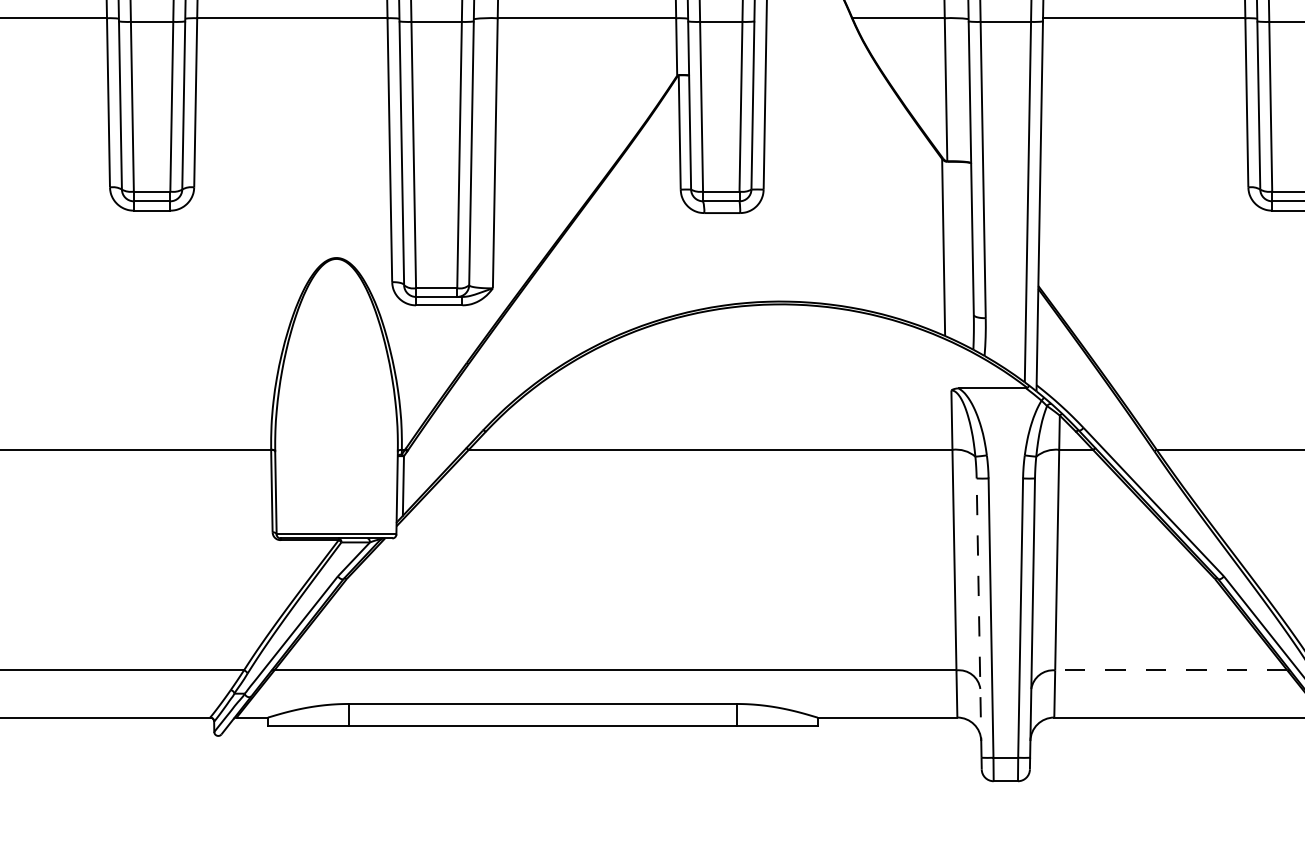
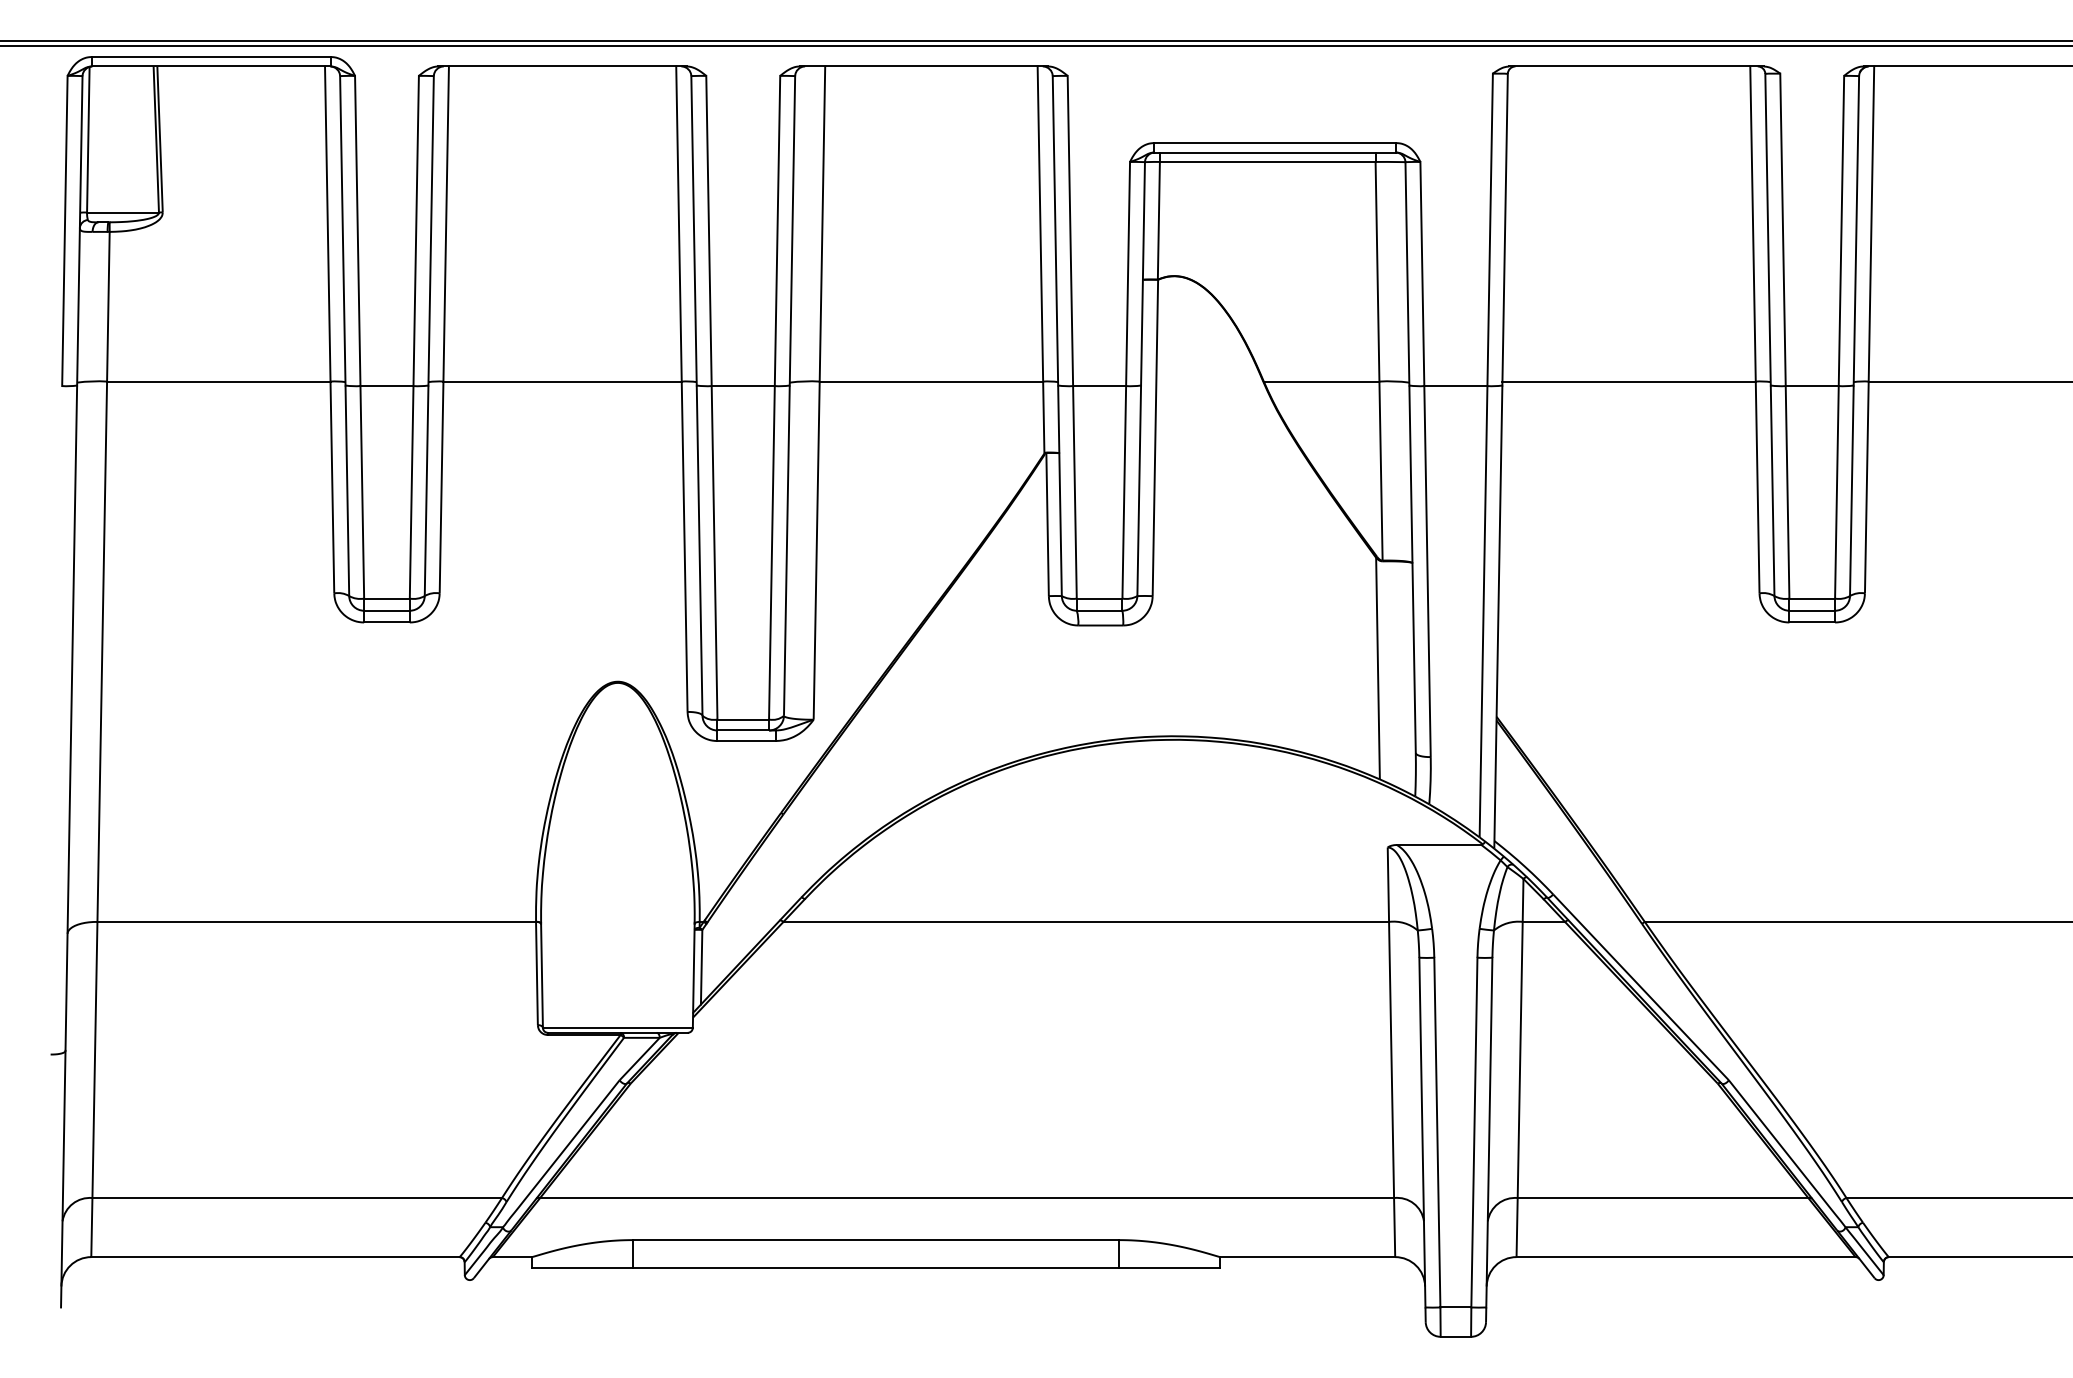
line: (979, 618) -> (1422, 1132), dashed -> solid
line: (1170, 670) -> (1662, 1198), dashed -> solid

